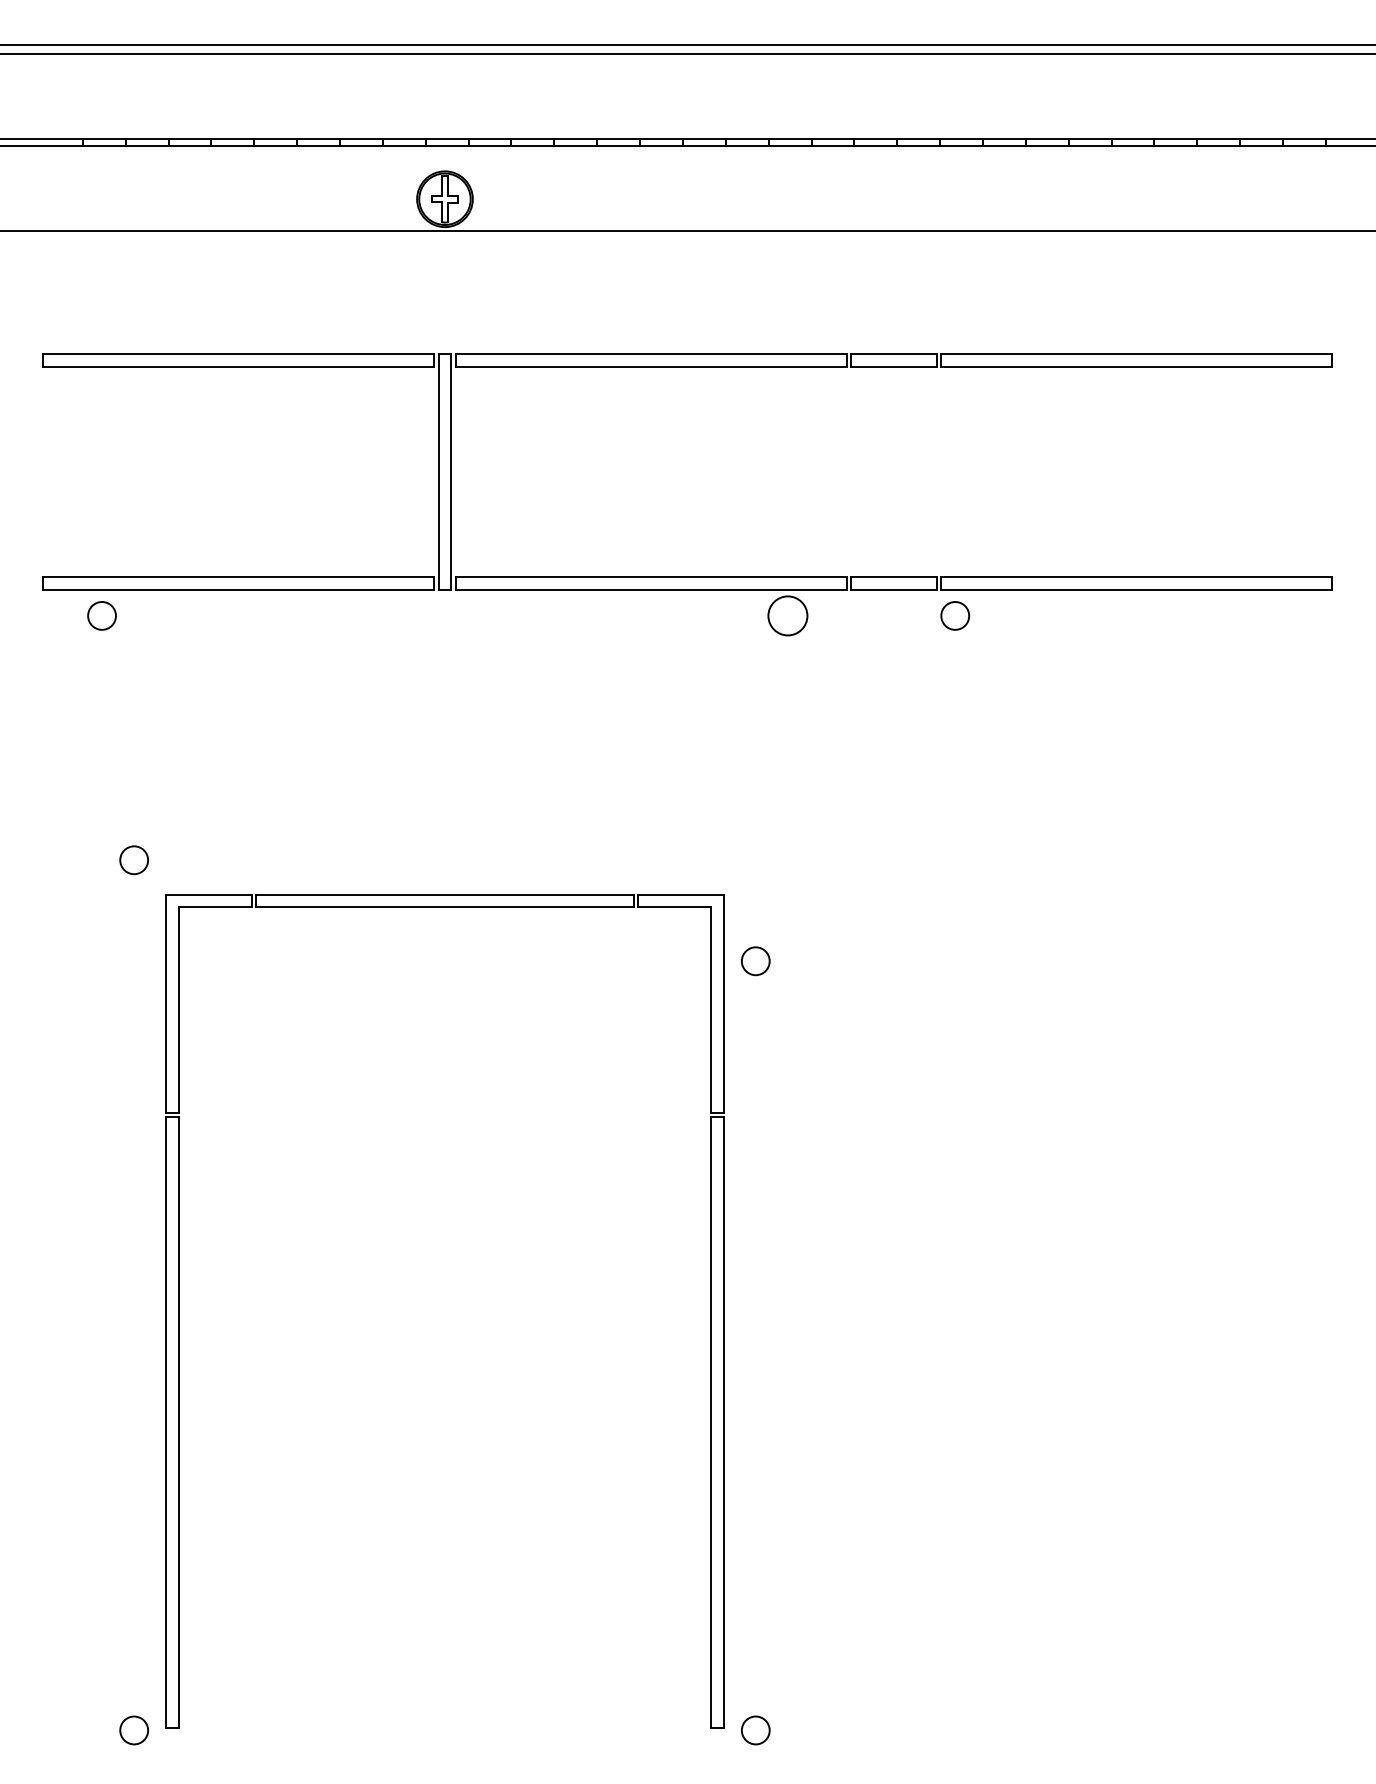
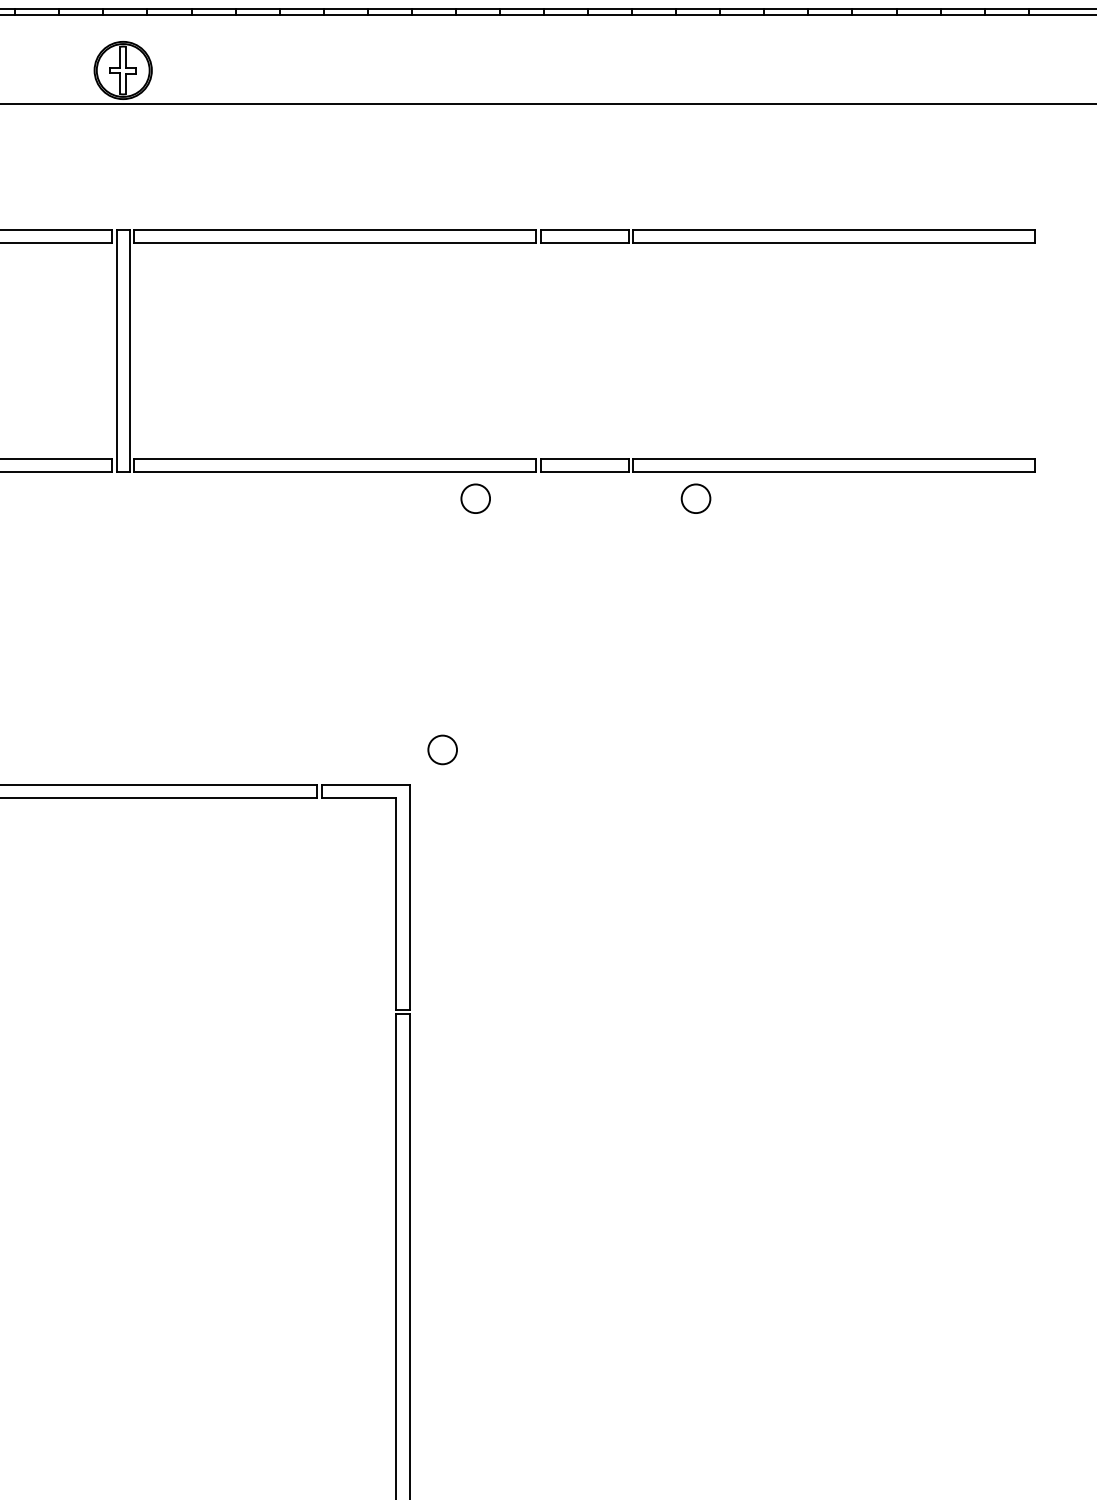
circle: (787, 615) -> (475, 498), size x0.71
circle: (955, 615) -> (696, 498), moved
circle: (755, 961) -> (442, 750), moved

